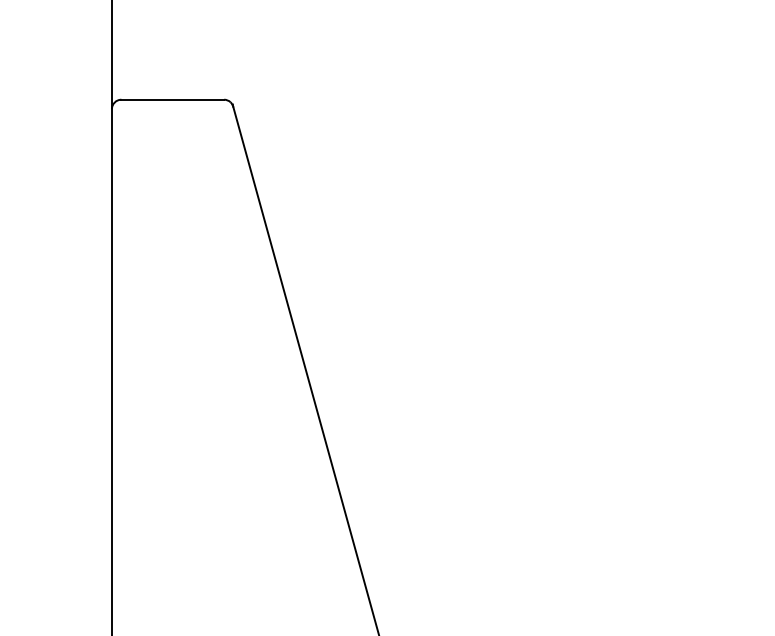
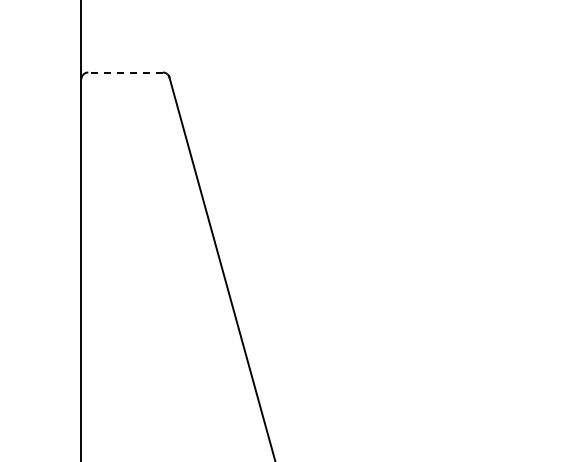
line: (172, 99) -> (125, 72), solid -> dashed

